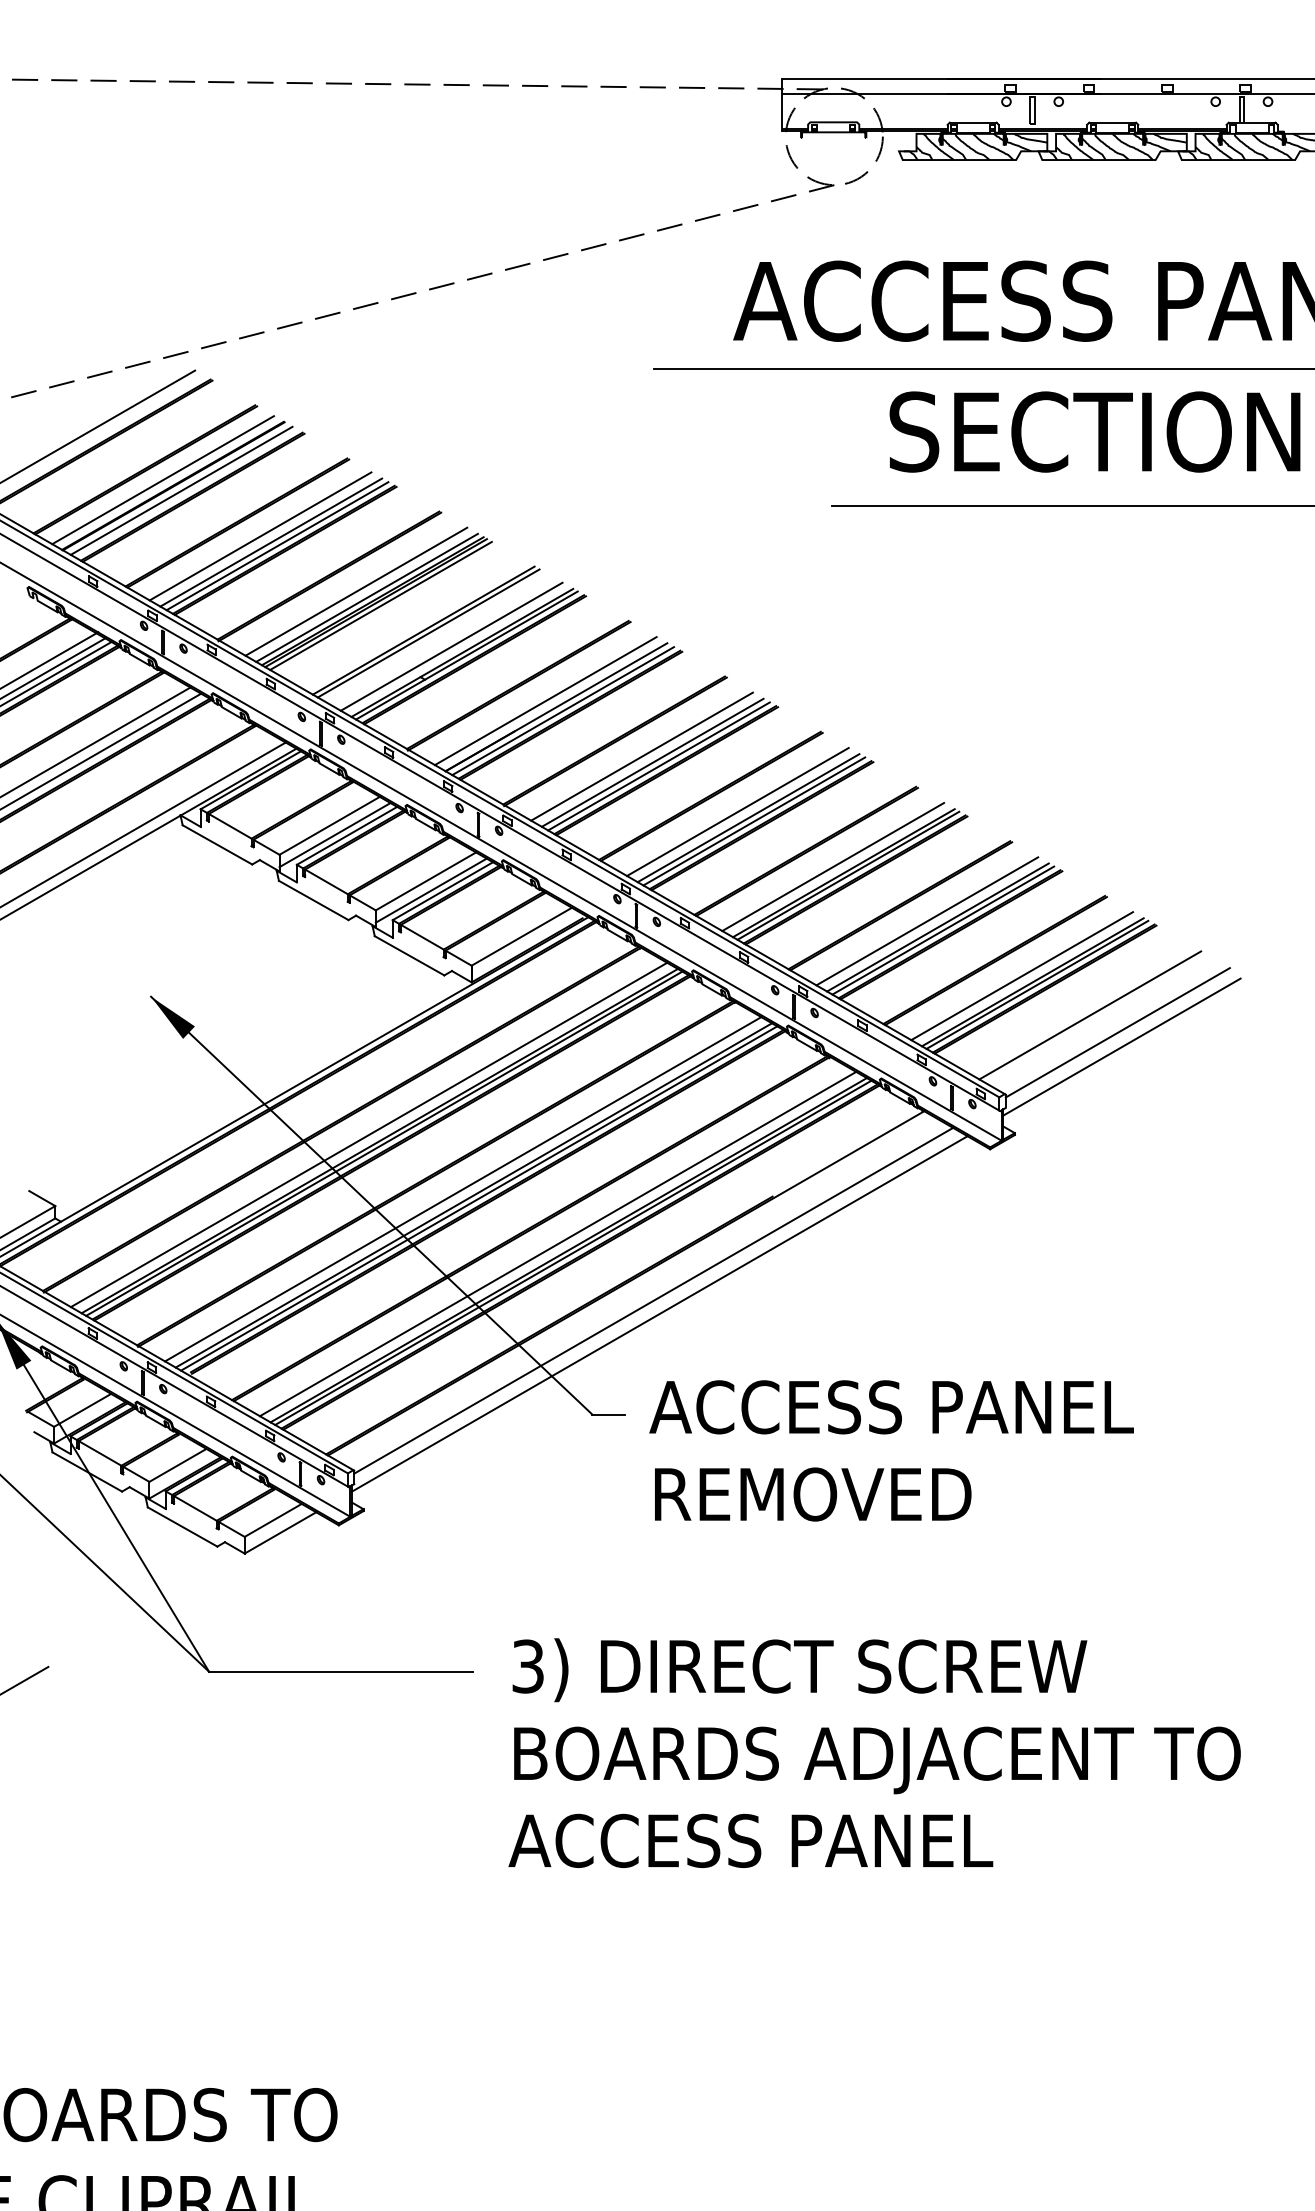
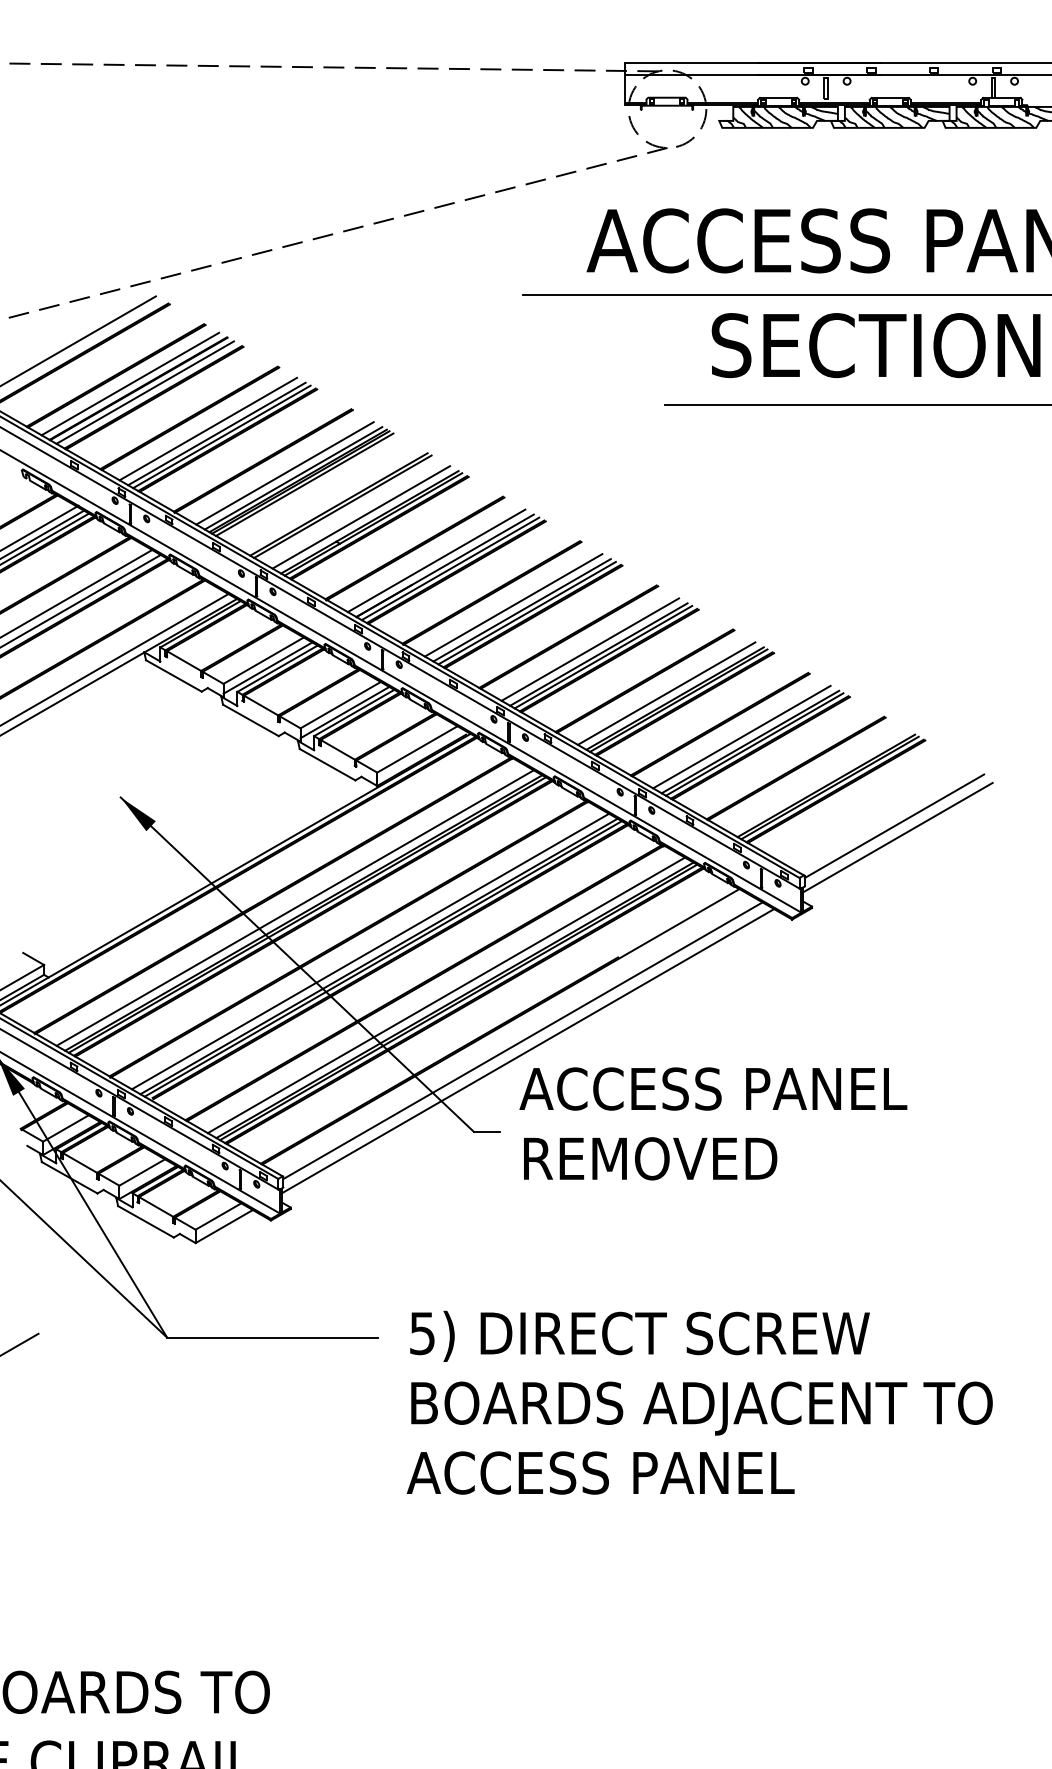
line: (1021, 975) -> (817, 780), removed
line: (1090, 1015) -> (872, 812), removed
text: (891, 1450) -> (713, 1123), moved
text: (528, 1665) -> (422, 1332), 3) -> 5)

